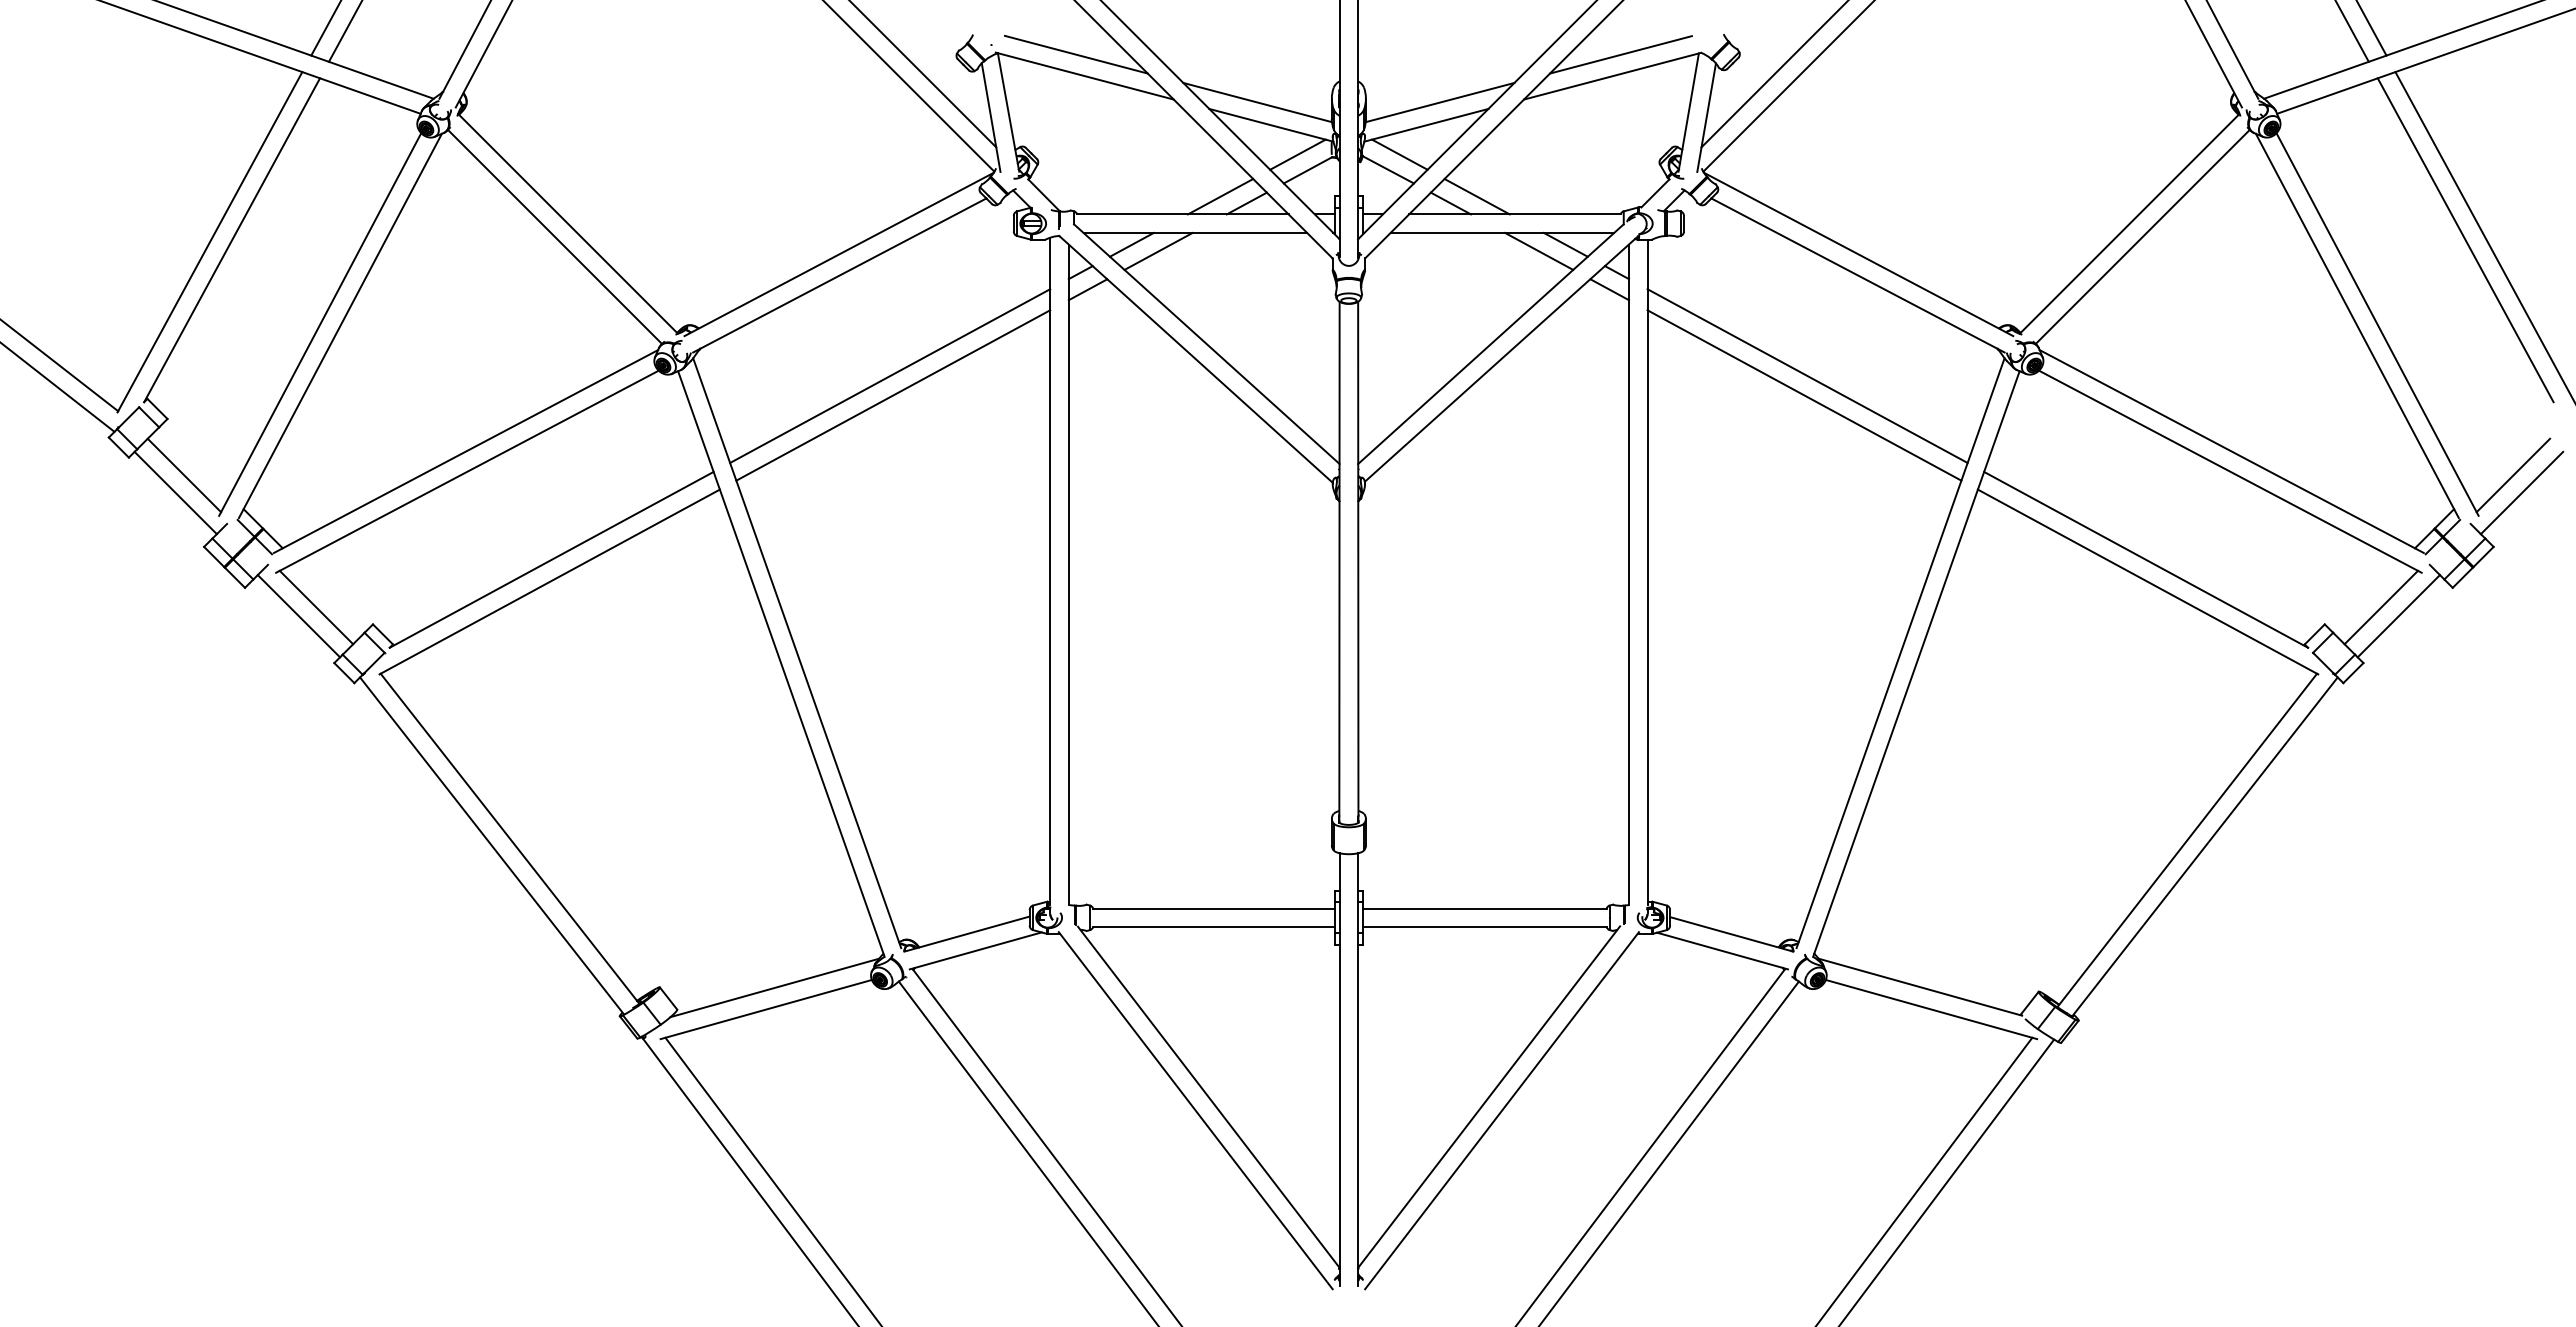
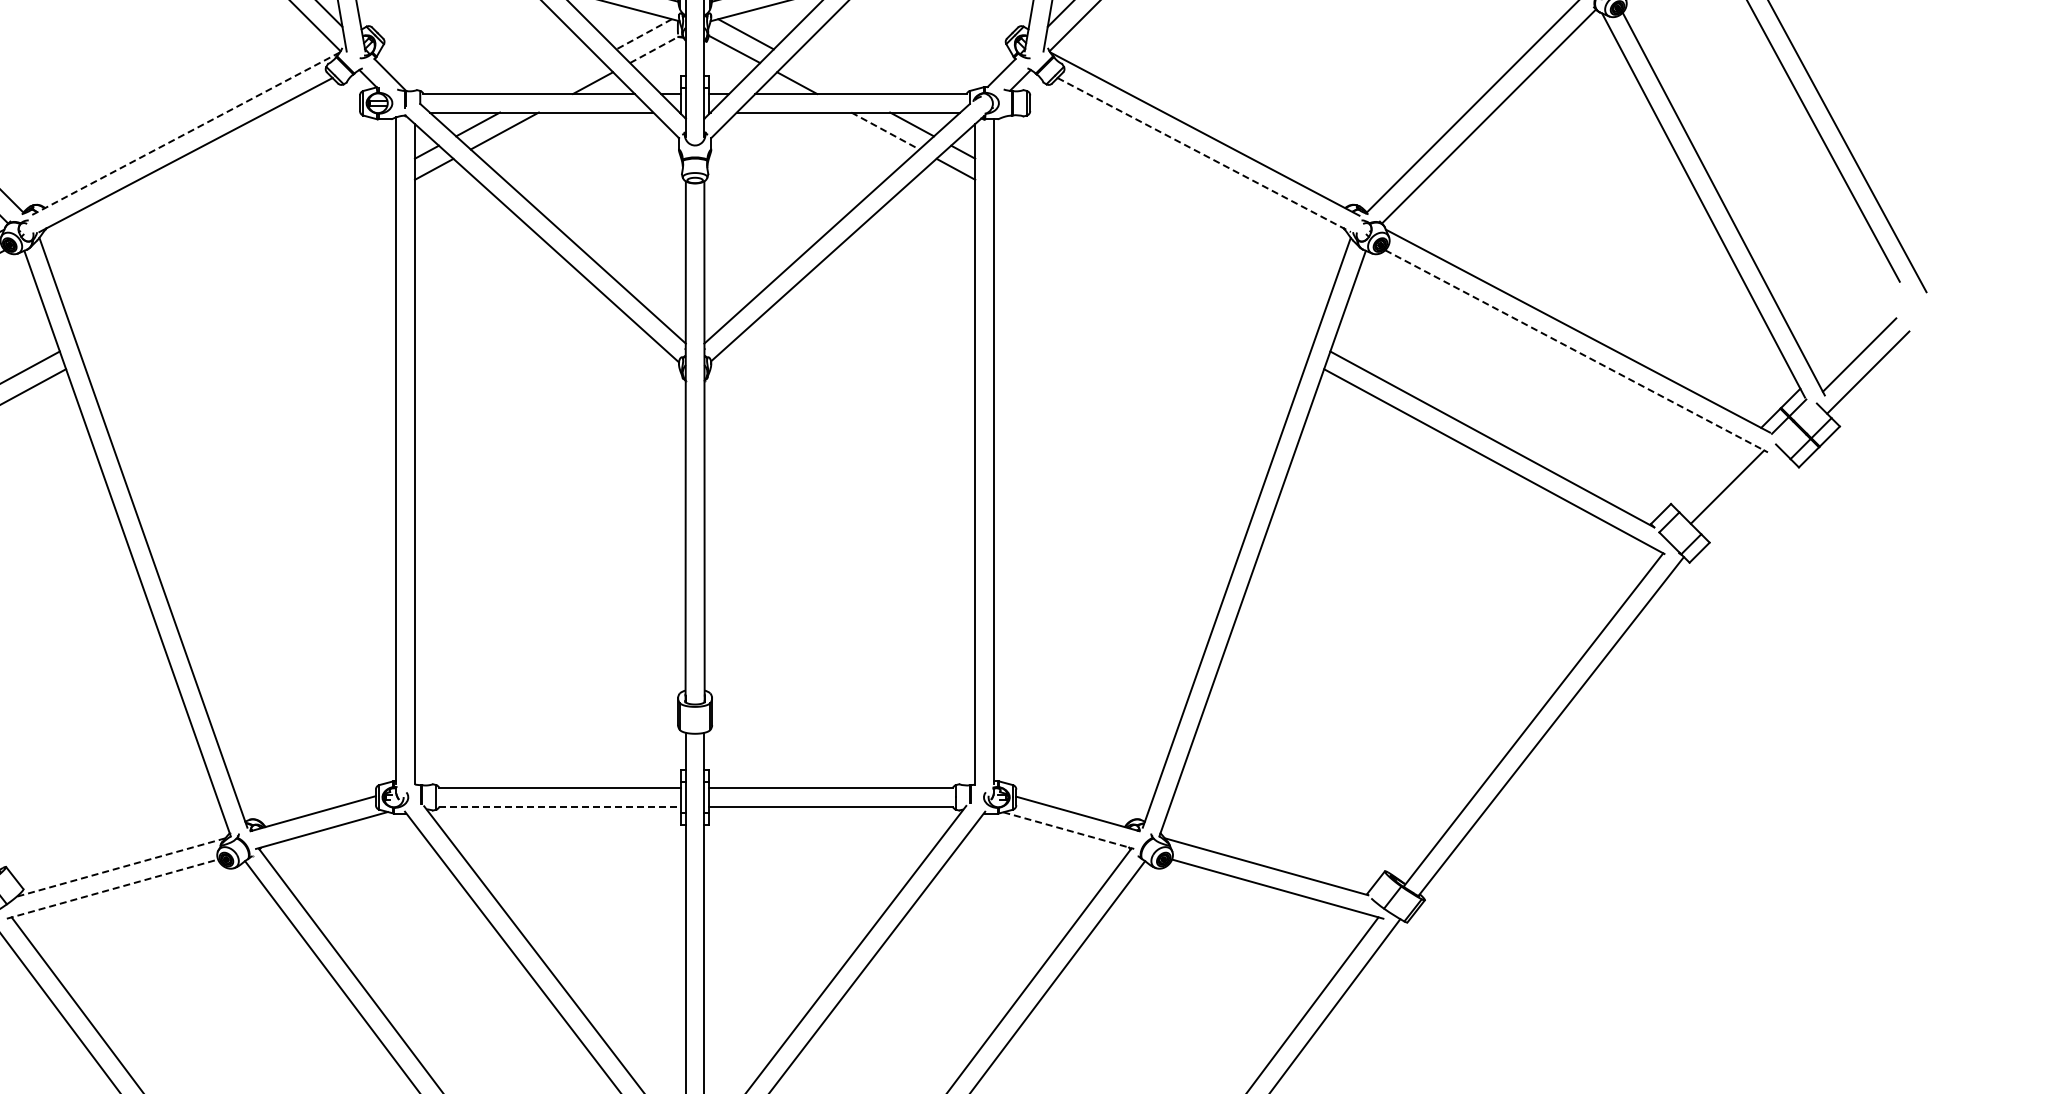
line: (1297, 154) -> (643, 34), solid -> dashed
line: (1308, 170) -> (654, 50), solid -> dashed
line: (1220, 196) -> (566, 76), removed
line: (1476, 196) -> (822, 76), removed
line: (1539, 251) -> (885, 131), solid -> dashed
line: (839, 254) -> (185, 134), solid -> dashed
line: (1858, 275) -> (1204, 155), solid -> dashed
line: (890, 375) -> (236, 255), removed
line: (1807, 375) -> (1153, 255), removed
line: (893, 395) -> (239, 275), removed
line: (1804, 395) -> (1150, 275), removed
line: (2230, 471) -> (1576, 351), solid -> dashed
line: (2398, 616) -> (1744, 496), removed
line: (1213, 927) -> (559, 807), solid -> dashed
line: (1722, 951) -> (1068, 831), solid -> dashed
line: (774, 988) -> (120, 868), solid -> dashed
line: (766, 1009) -> (112, 889), solid -> dashed

